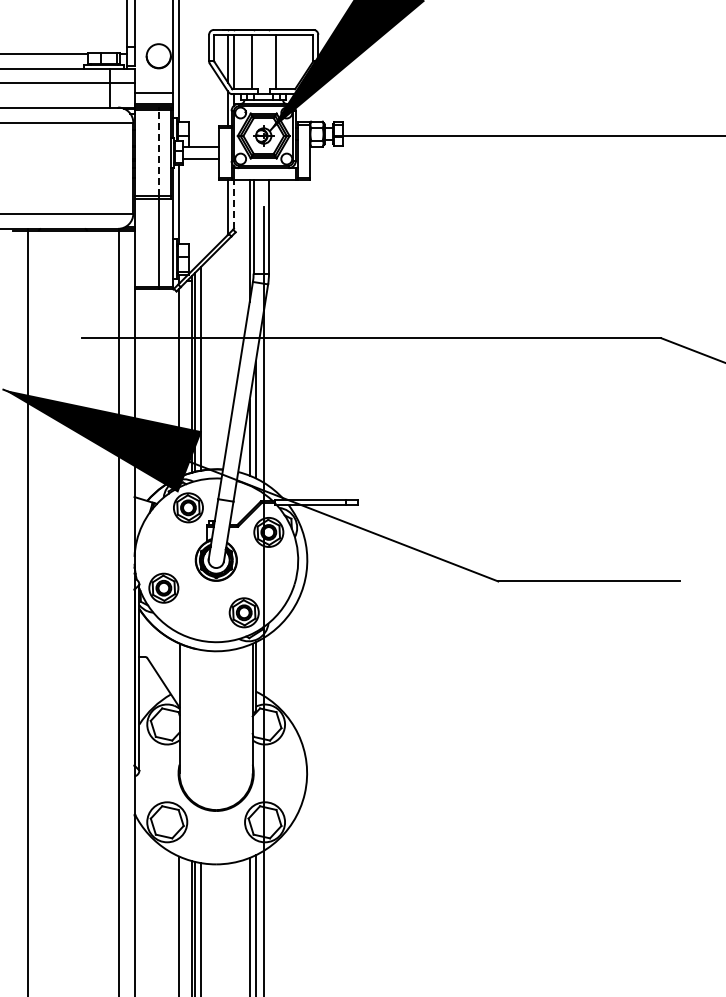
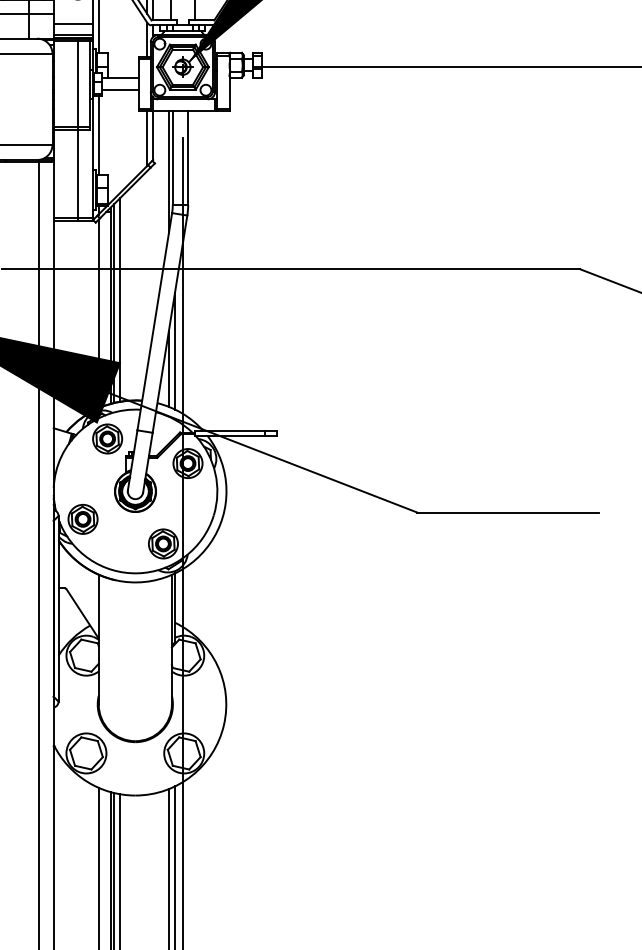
line: (158, 152) -> (77, 83), dashed -> solid
line: (234, 204) -> (153, 135), dashed -> solid

